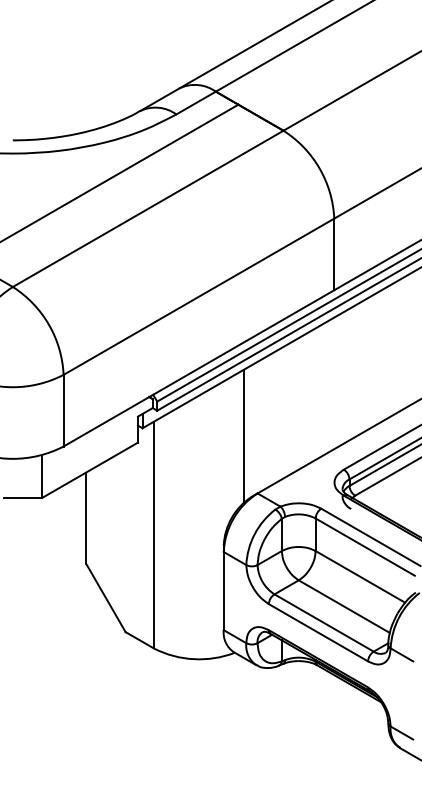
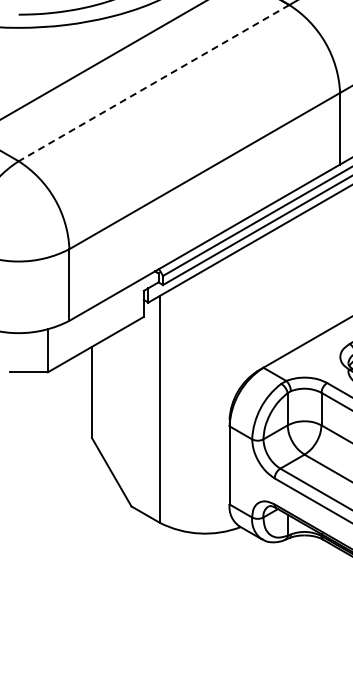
line: (147, 209) -> (153, 83), solid -> dashed
line: (244, 435) -> (250, 309), removed

